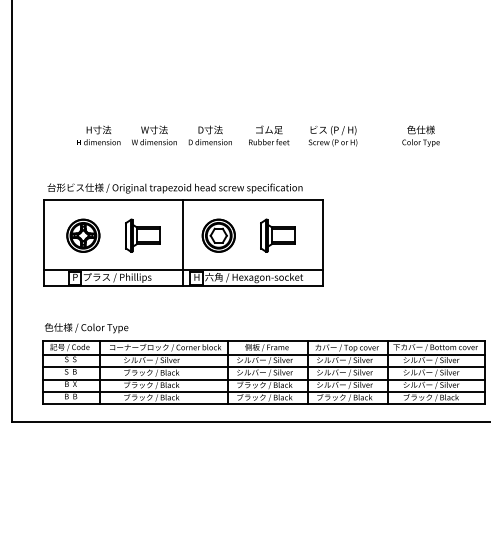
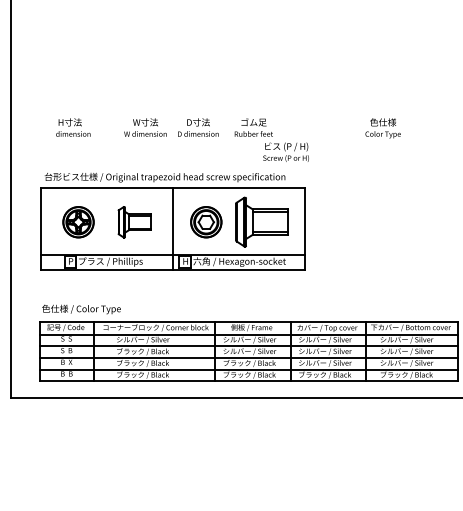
text: (102, 135) -> (73, 127), moved
text: (332, 135) -> (285, 151), moved
text: (420, 136) -> (382, 128), moved
part: (278, 236) -> (262, 222), size x1.6

